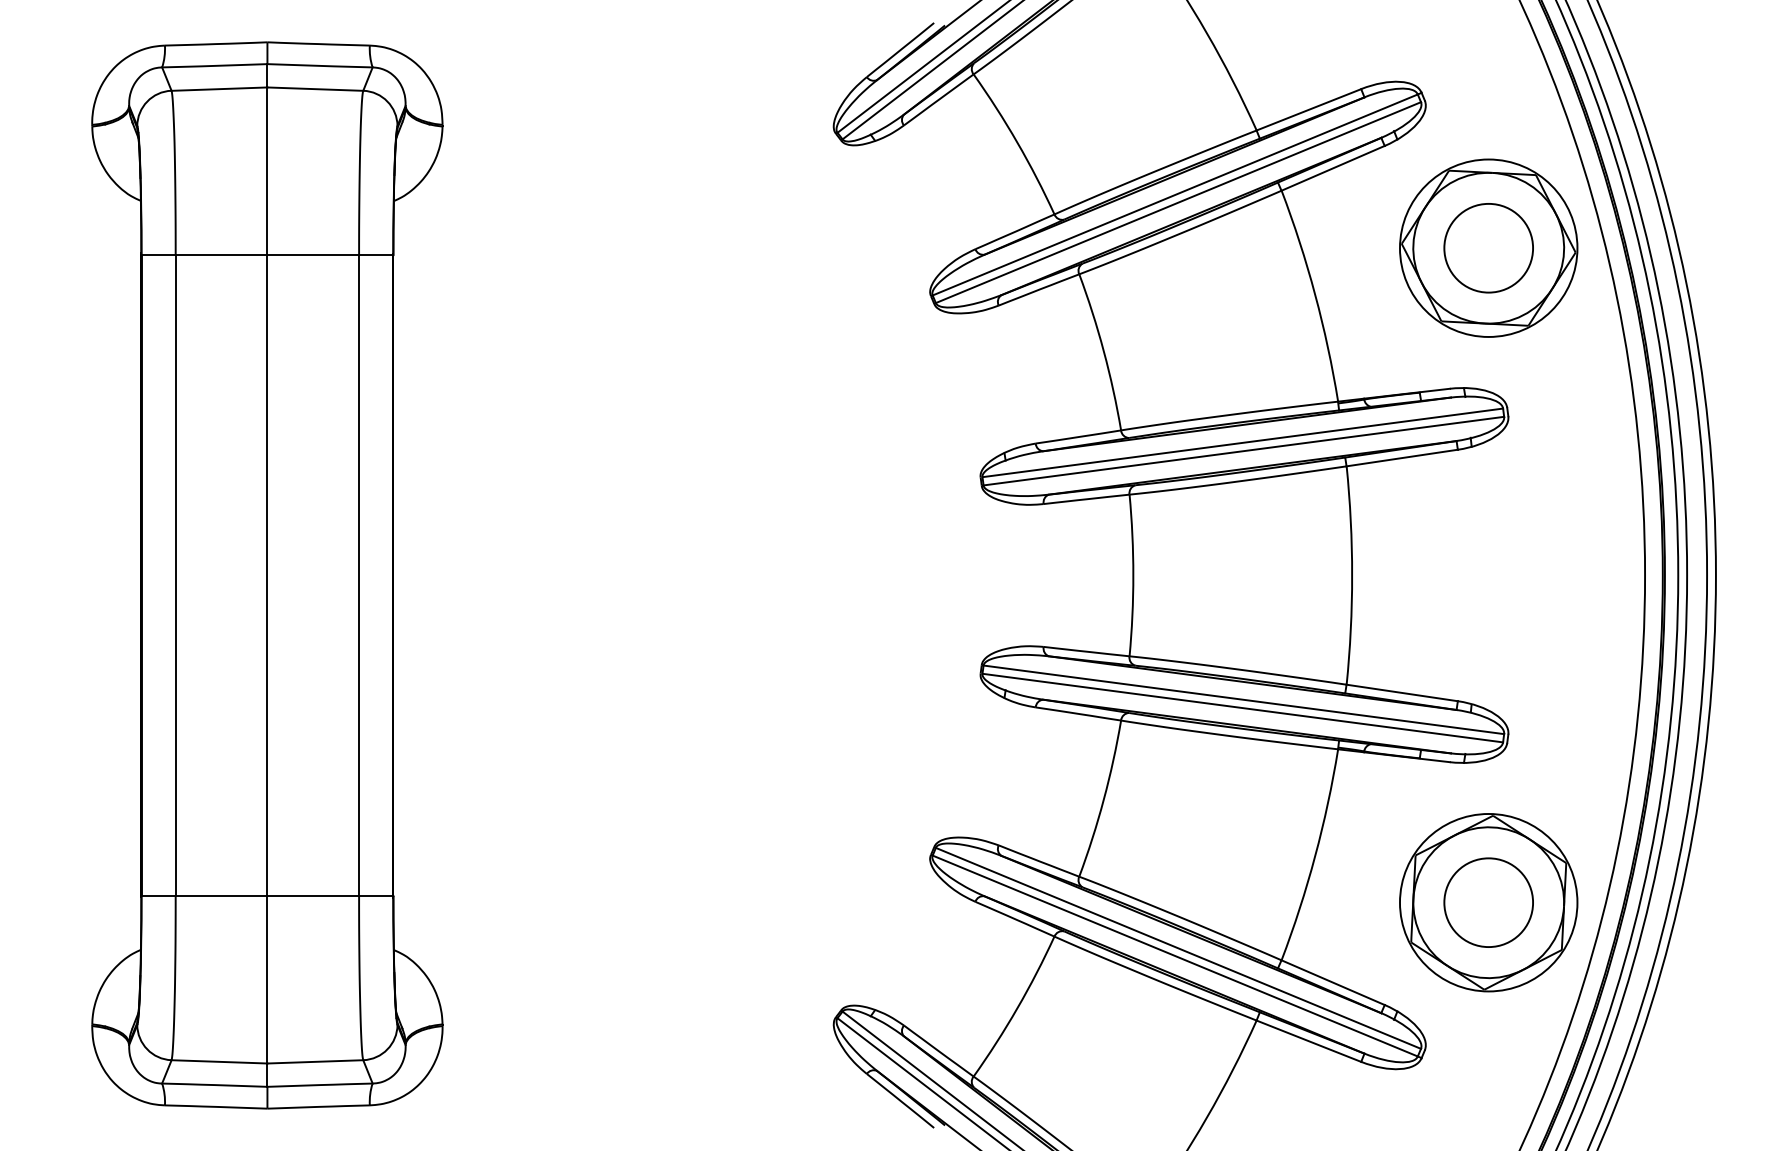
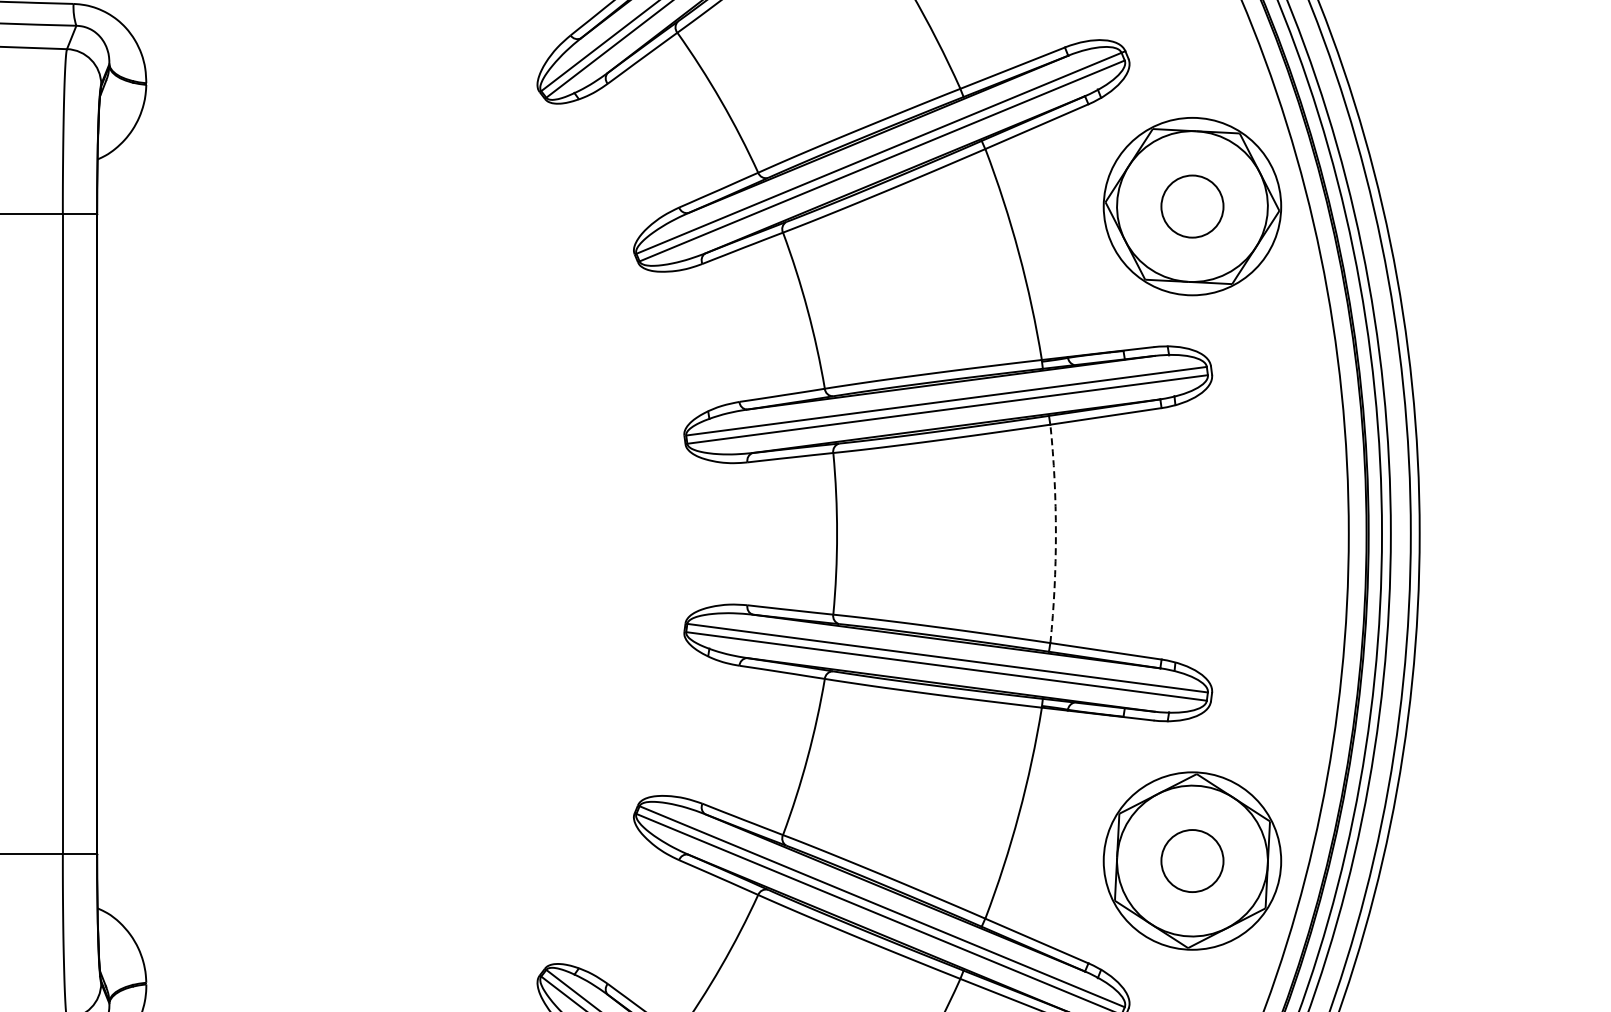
circle: (1488, 247) -> (1192, 205), size x0.7
arc: (1352, 575) -> (1056, 533), solid -> dashed
circle: (1488, 902) -> (1192, 860), size x0.7

